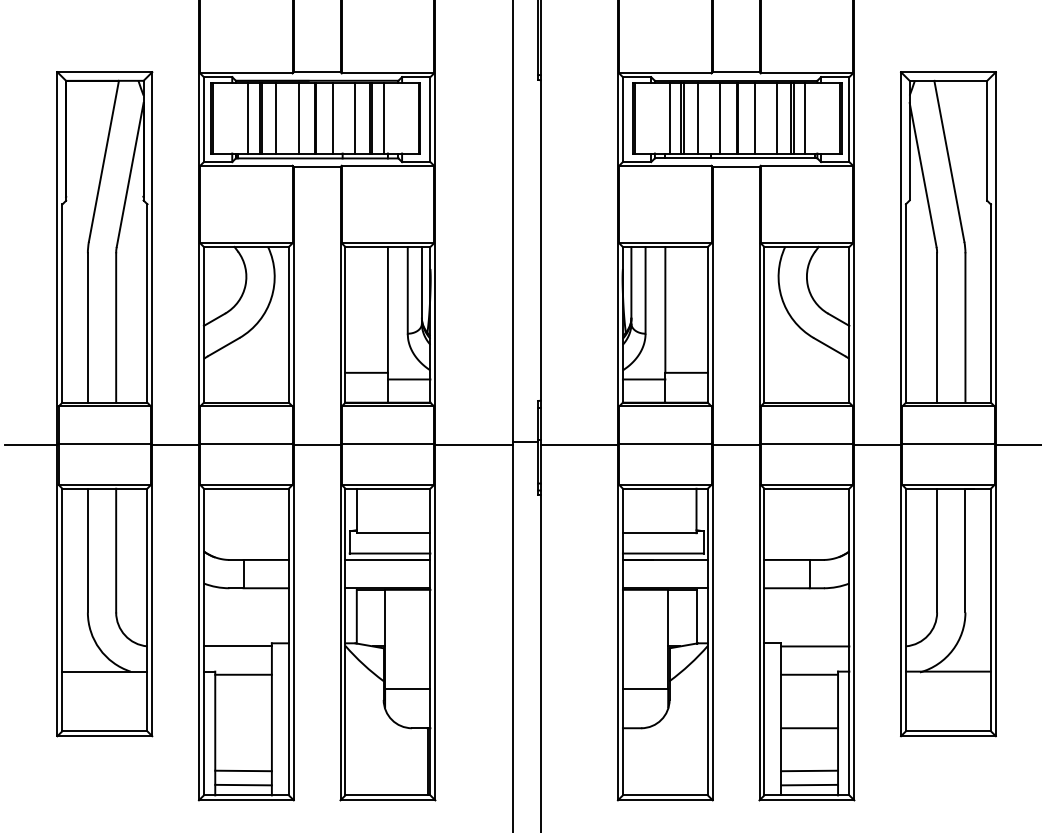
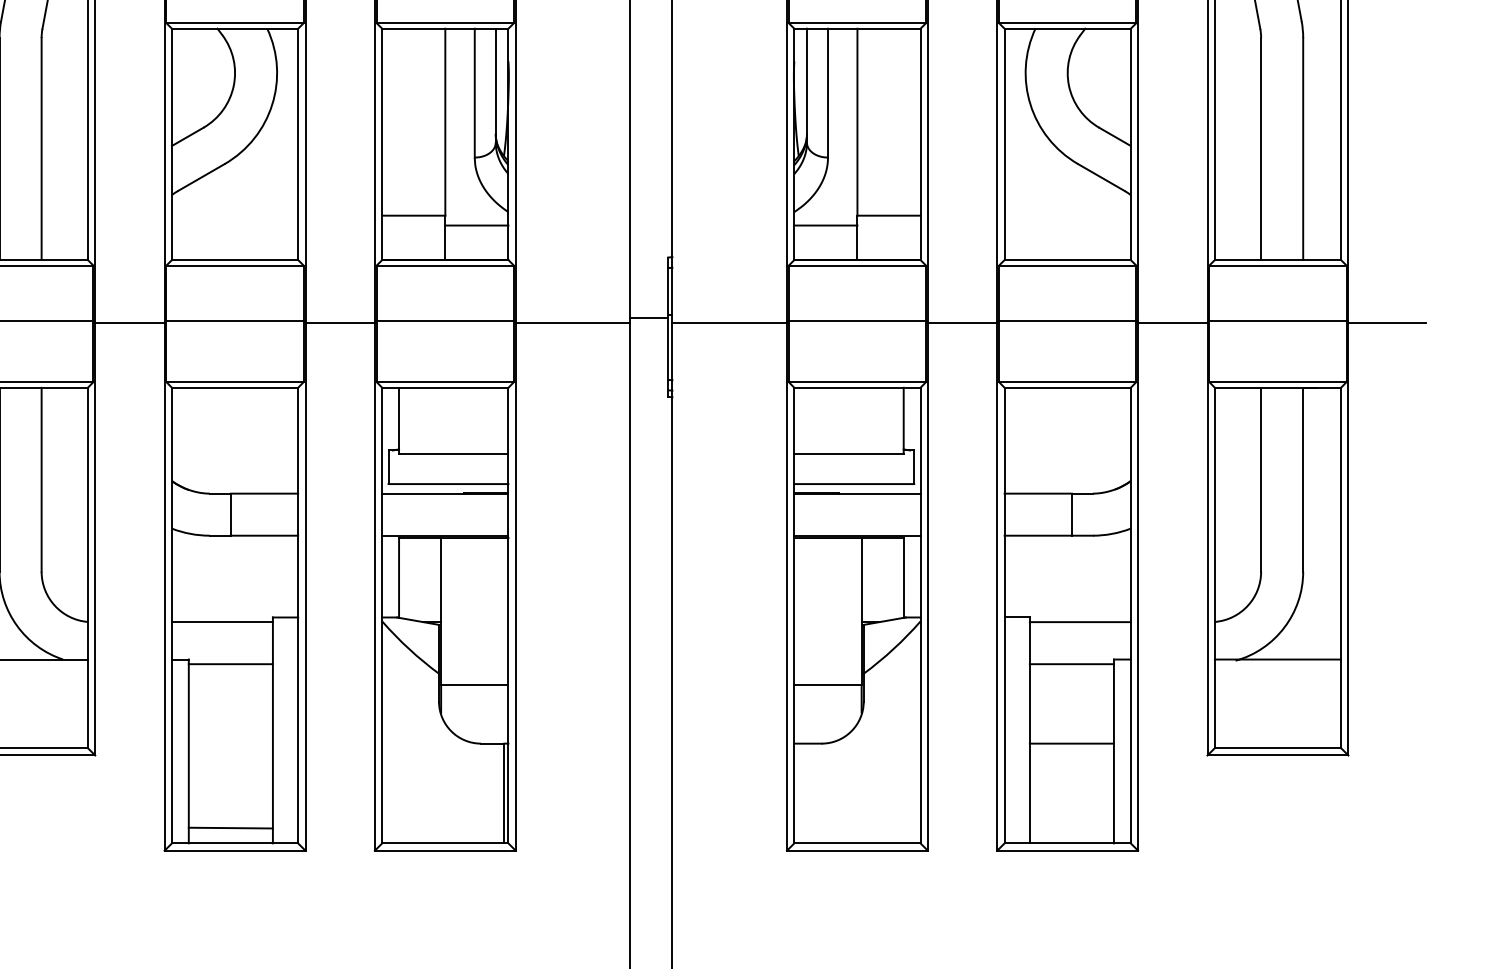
line: (243, 770) -> (230, 806), removed
line: (809, 770) -> (1071, 806), removed
line: (809, 784) -> (1071, 827), removed

